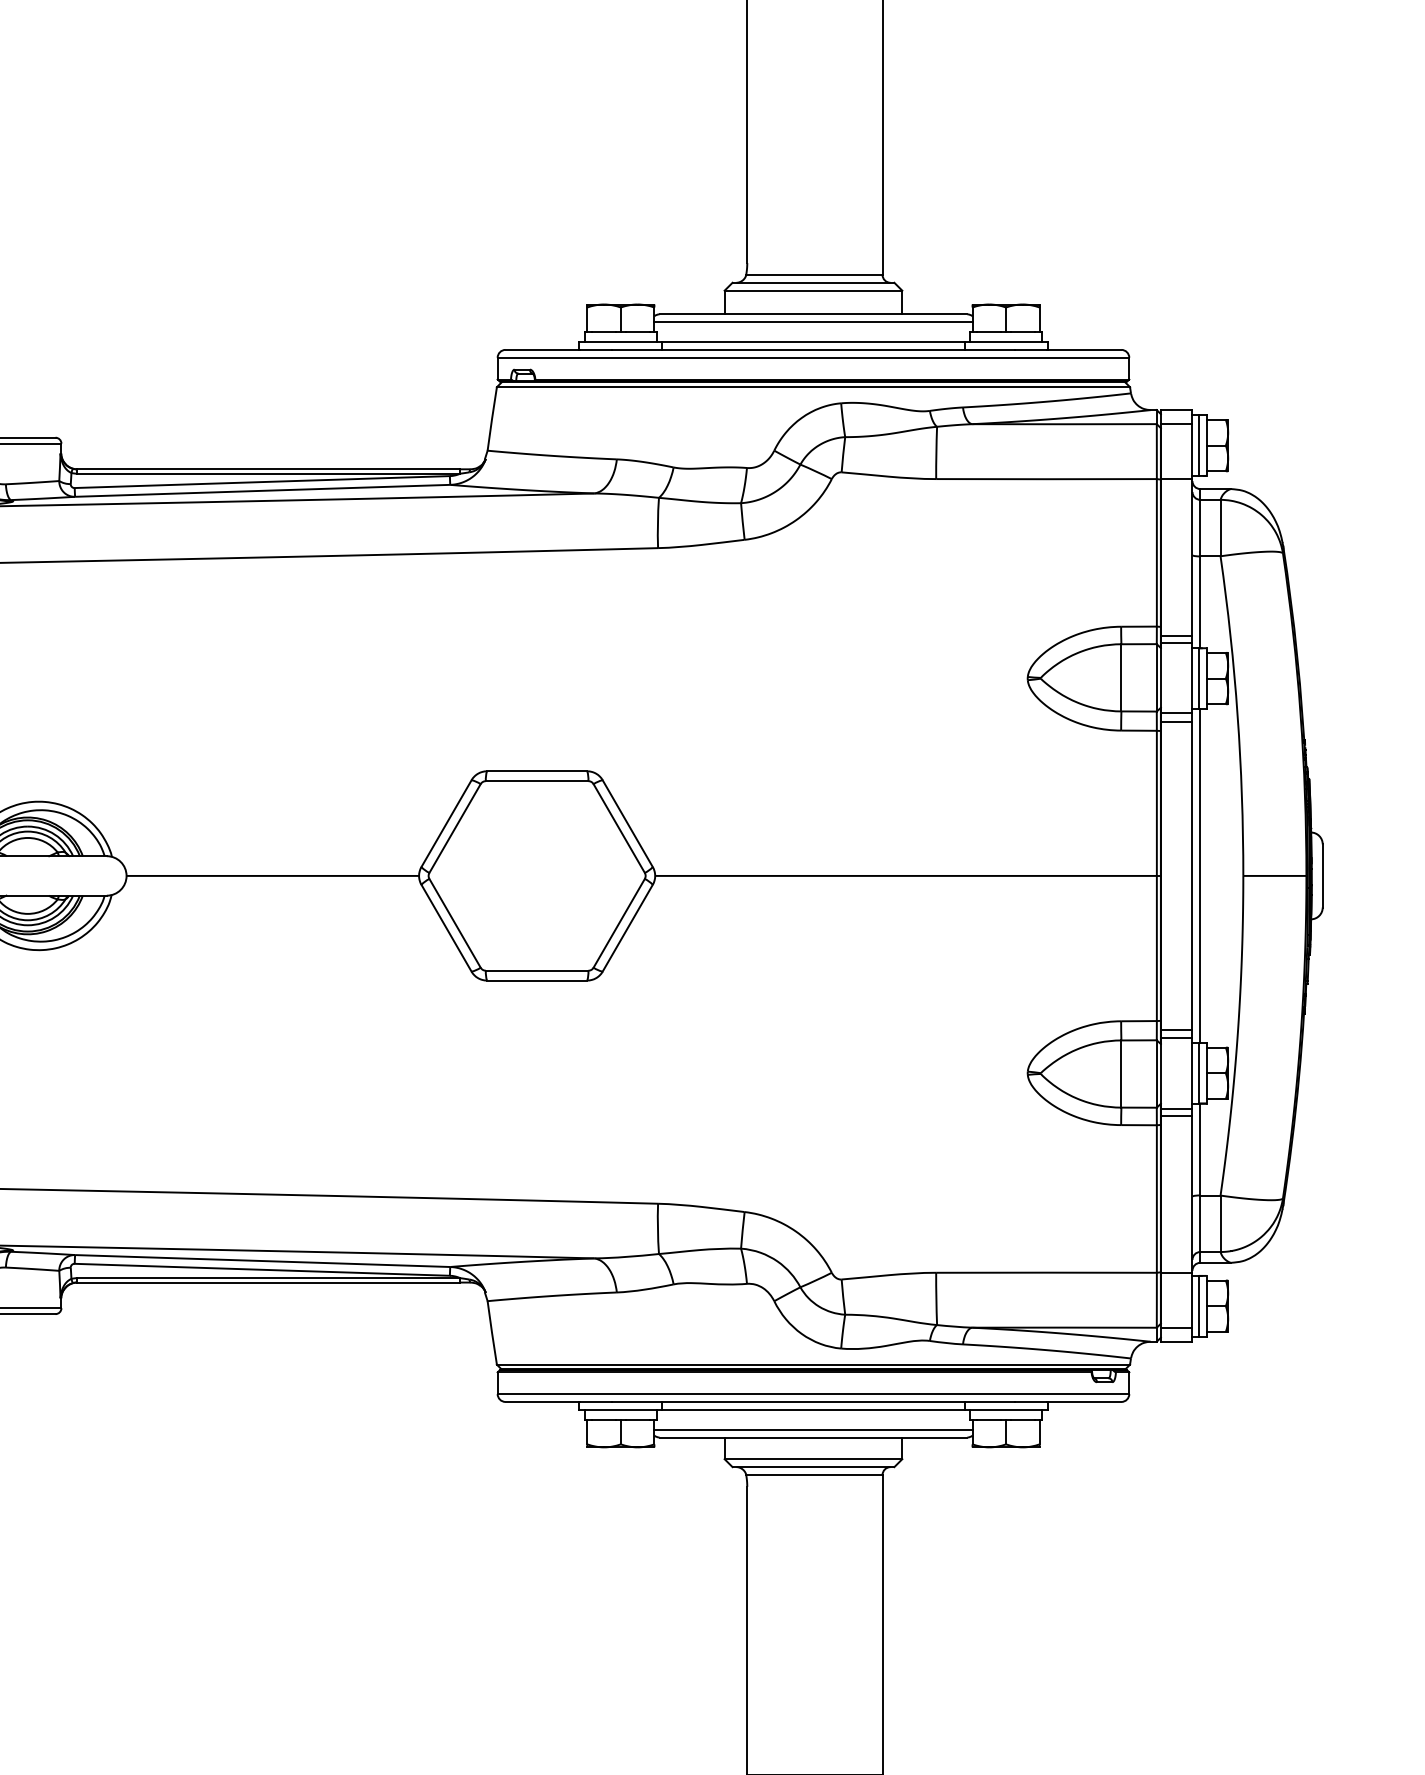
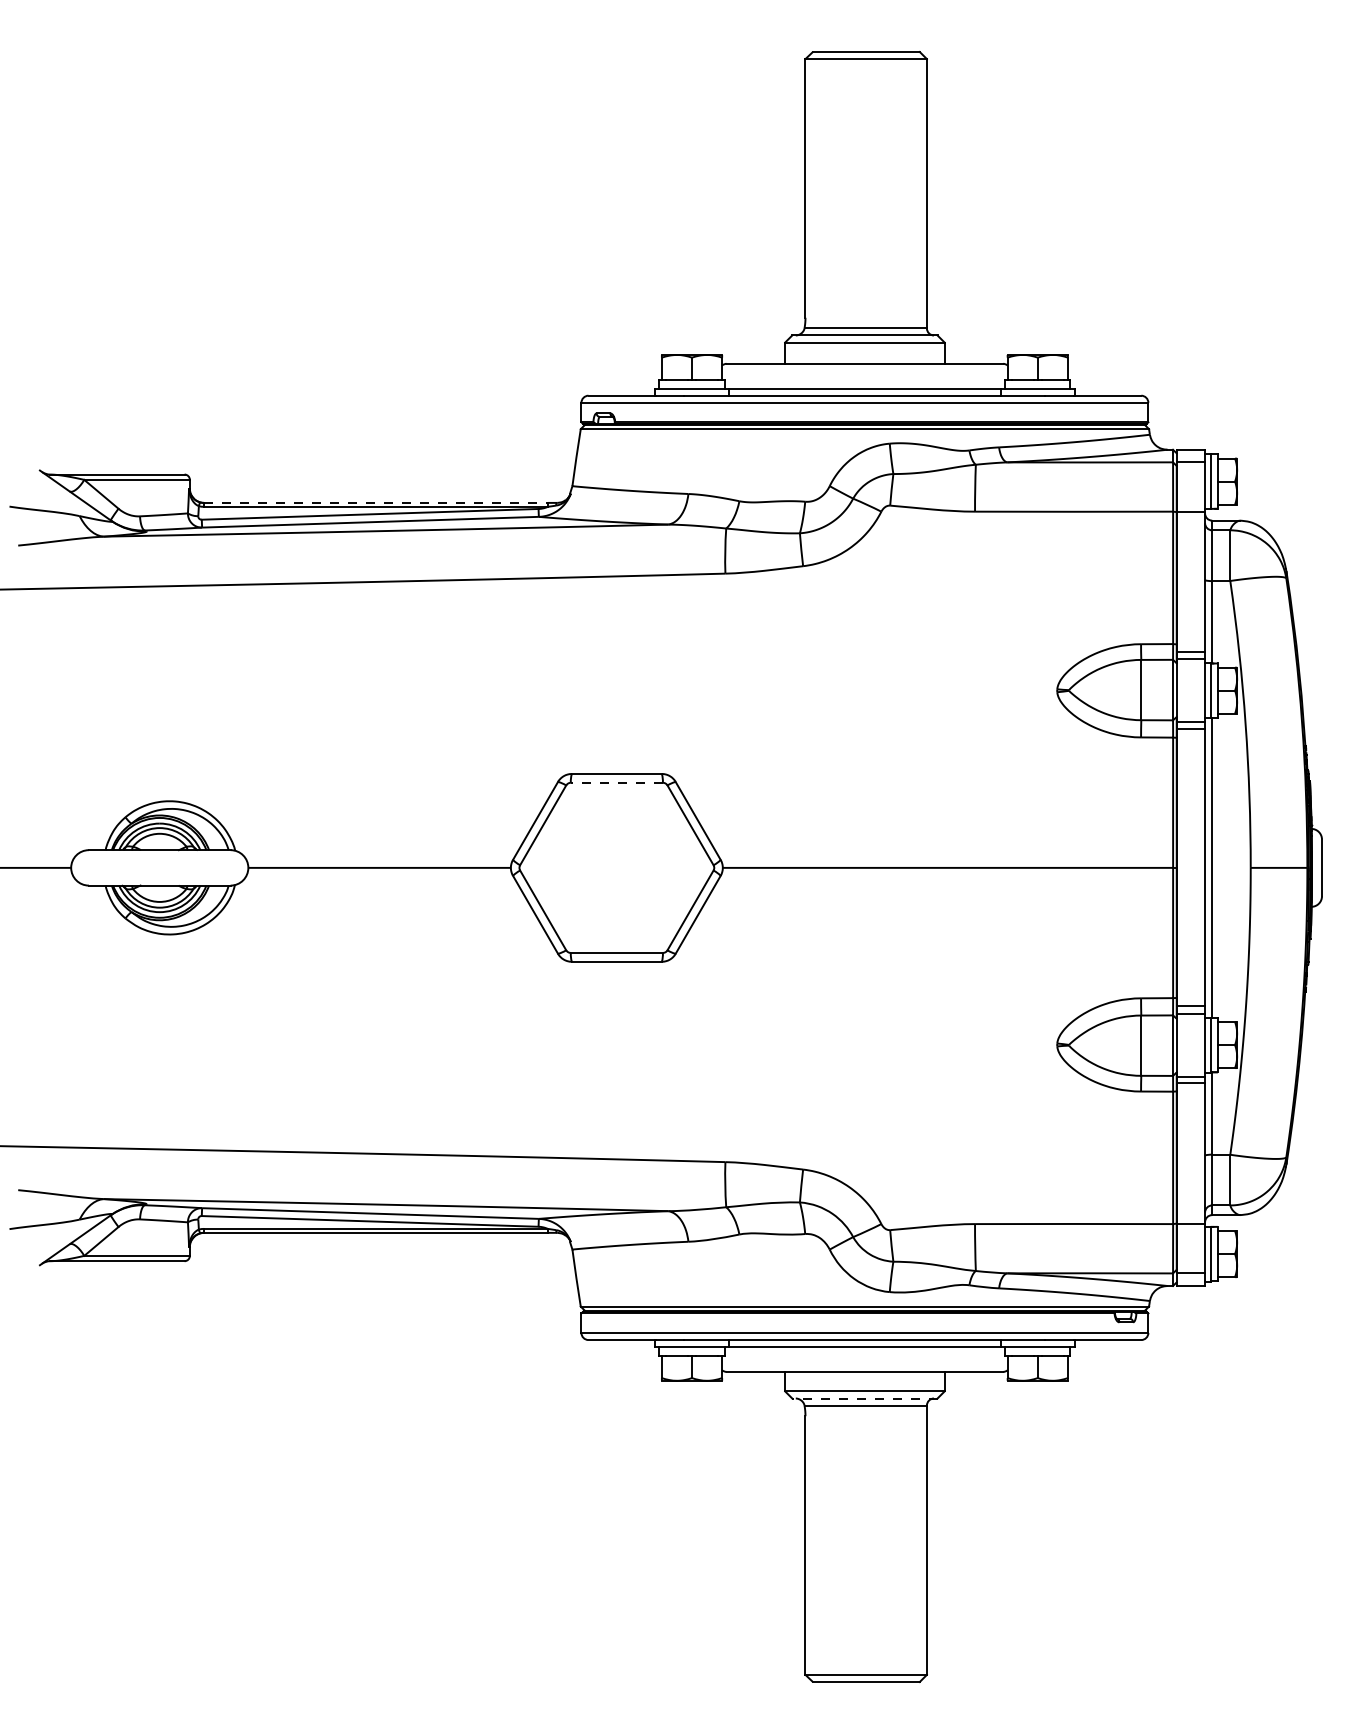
line: (813, 321) -> (864, 370), removed
line: (268, 468) -> (375, 502), solid -> dashed
line: (536, 780) -> (616, 782), solid -> dashed
line: (813, 1429) -> (864, 1364), removed
line: (813, 1467) -> (864, 1398), solid -> dashed

